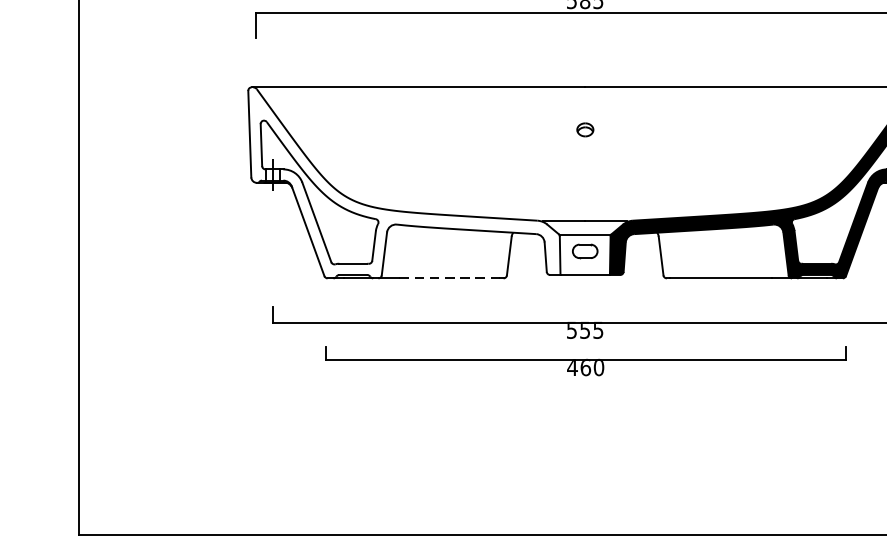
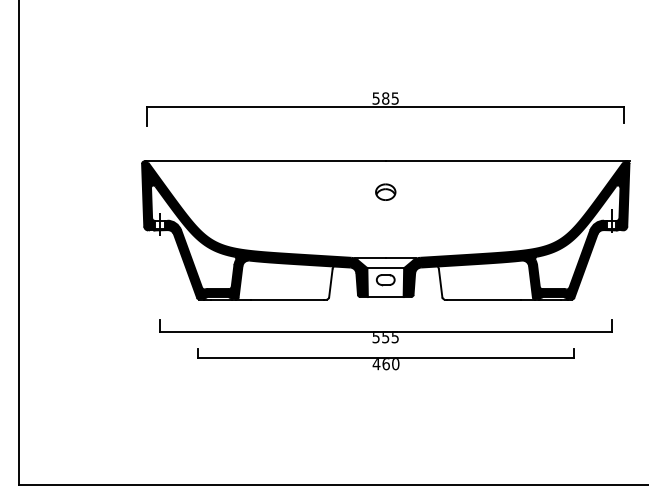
part: (584, 129) -> (385, 191), size x1.67
fill: (403, 182) -> (254, 230), added
line: (449, 278) -> (287, 299), dashed -> solid

